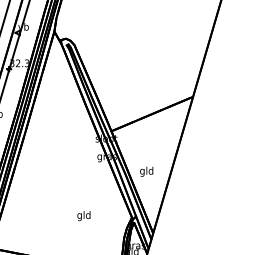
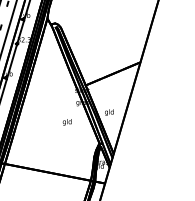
text: (82, 216) -> (66, 122), moved

